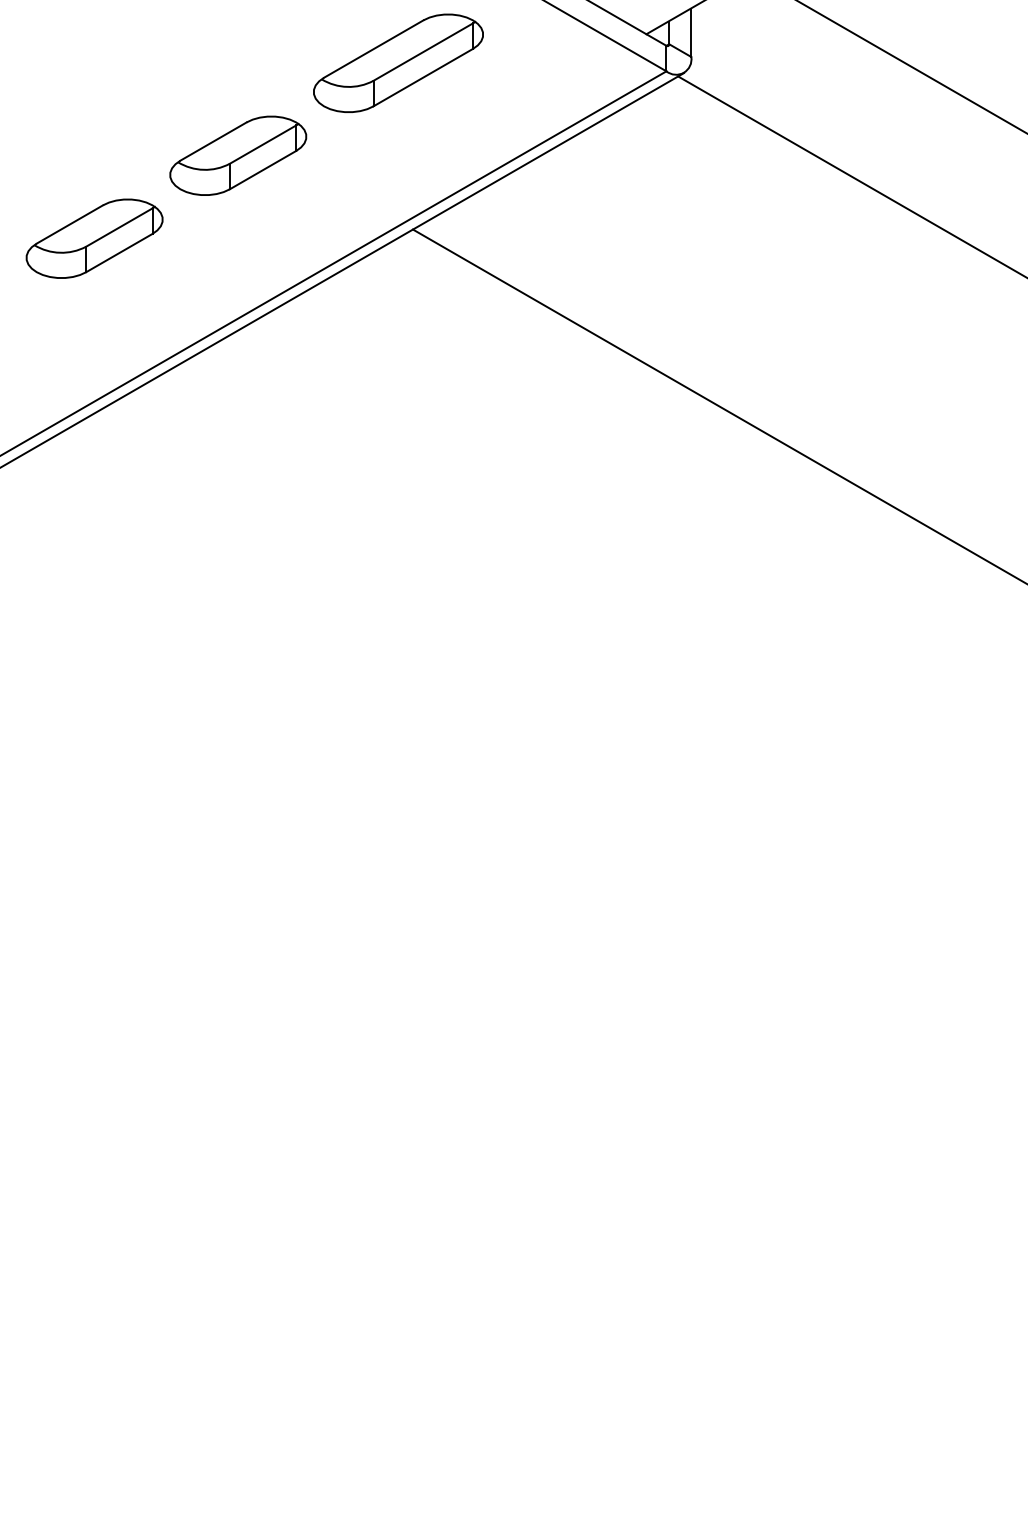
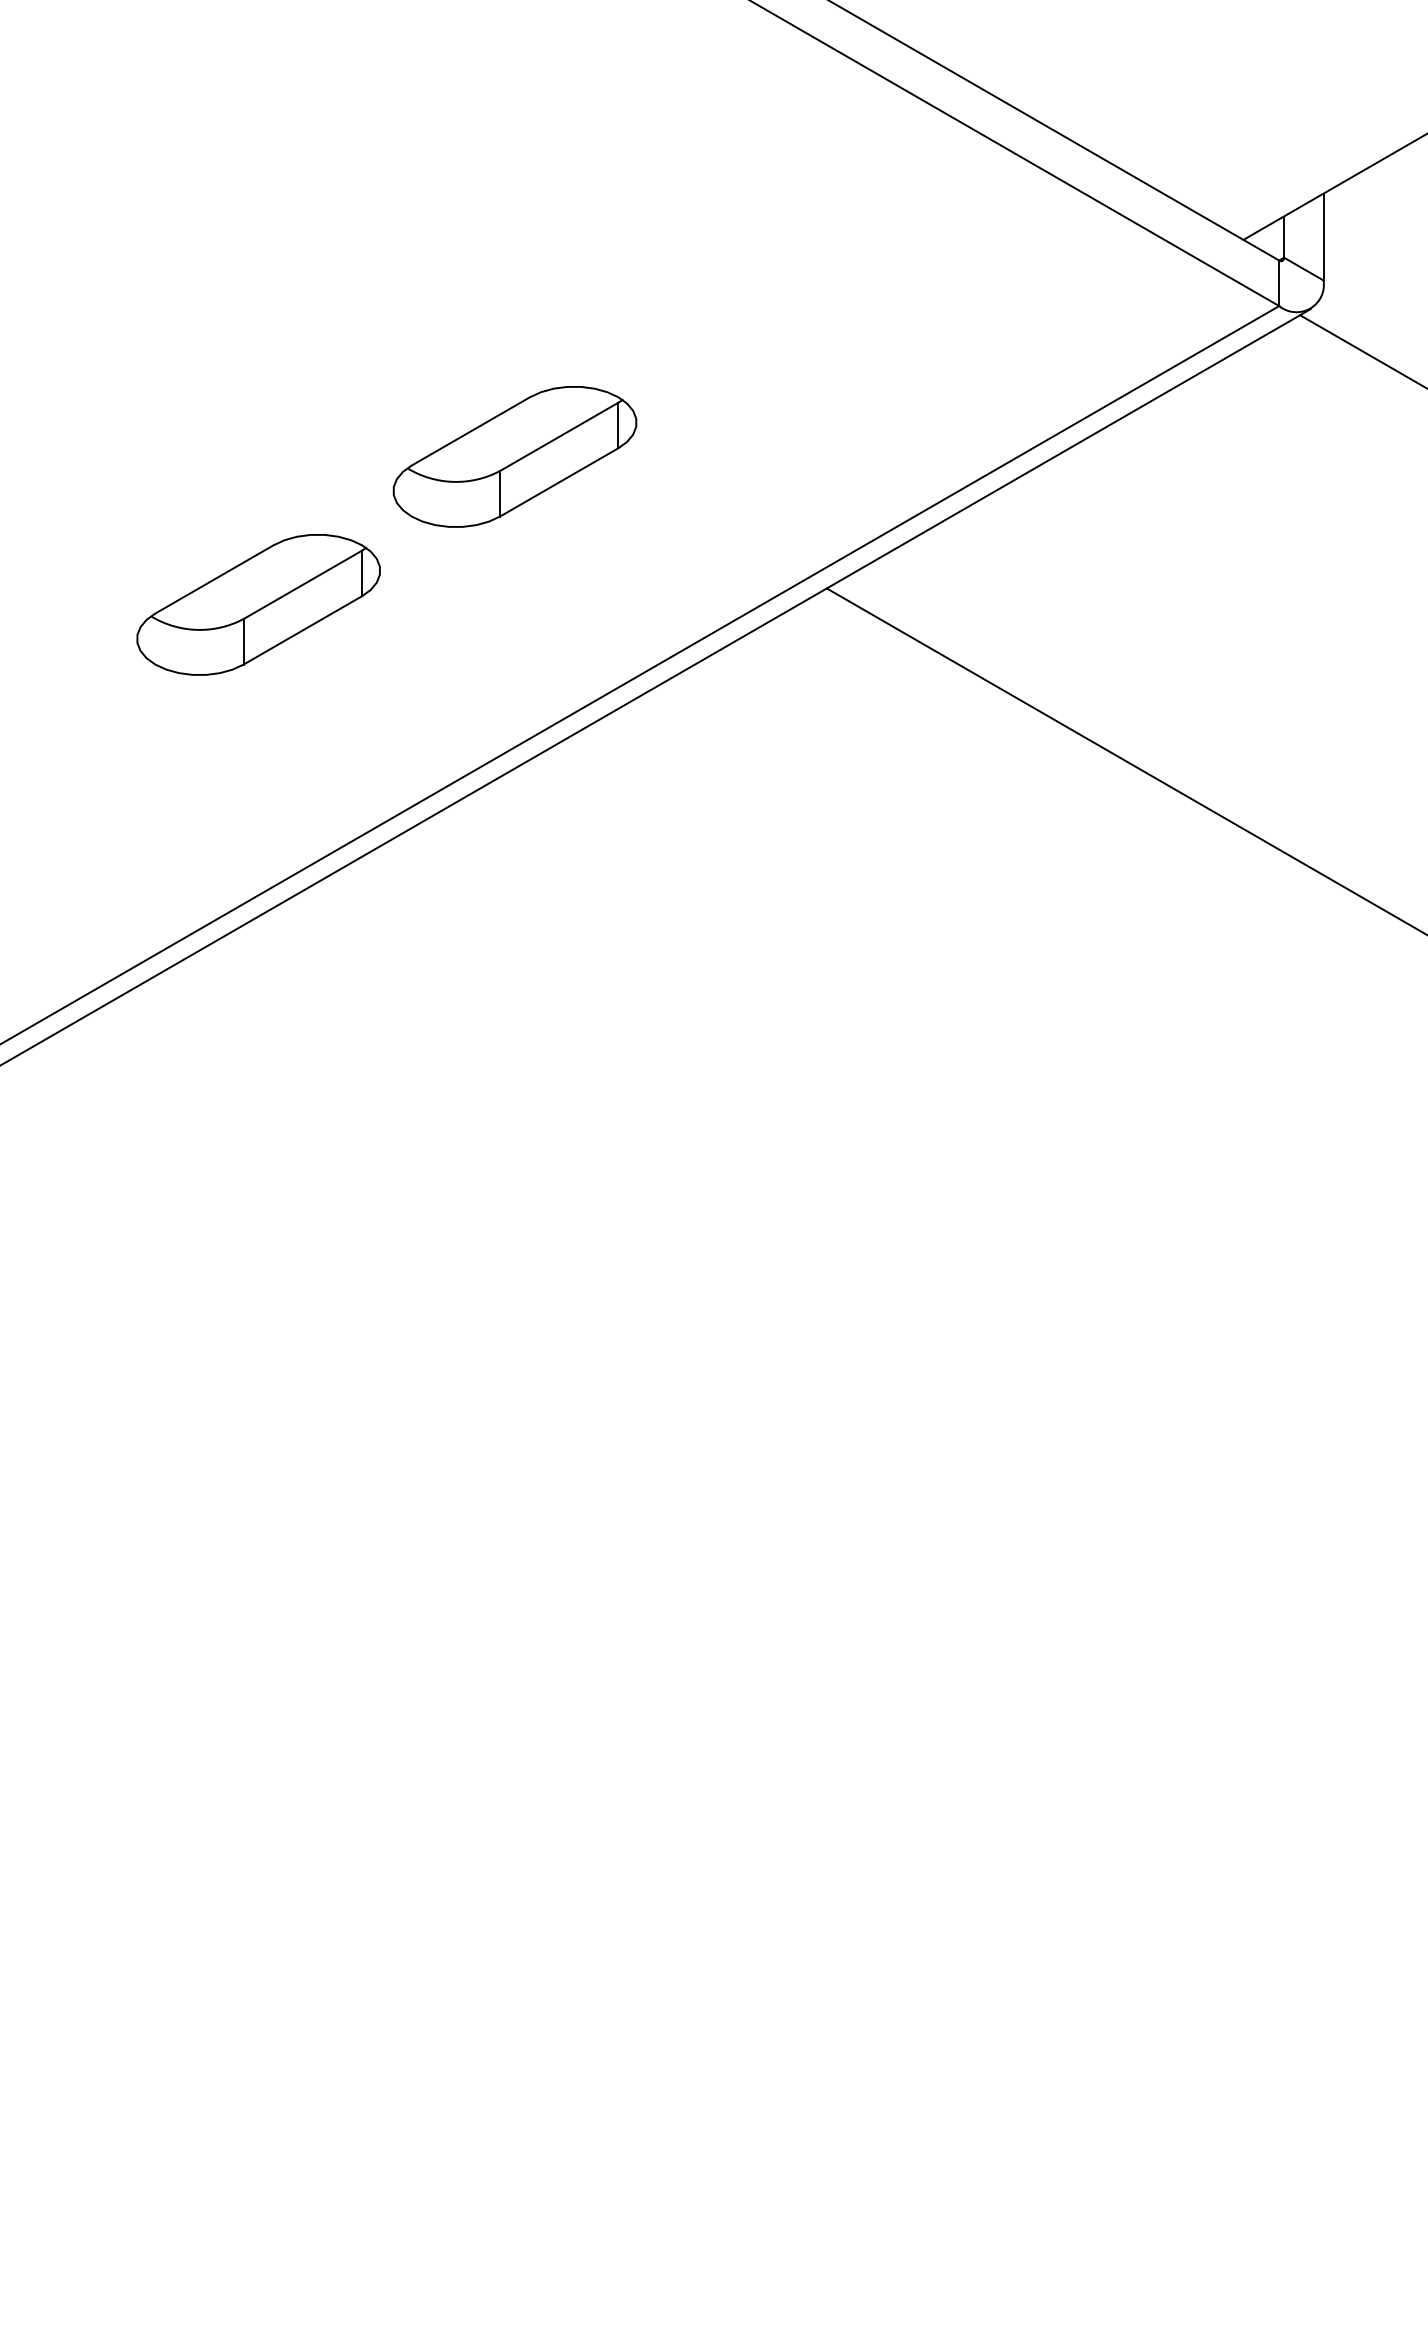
part: (398, 62) -> (800, 290), removed

